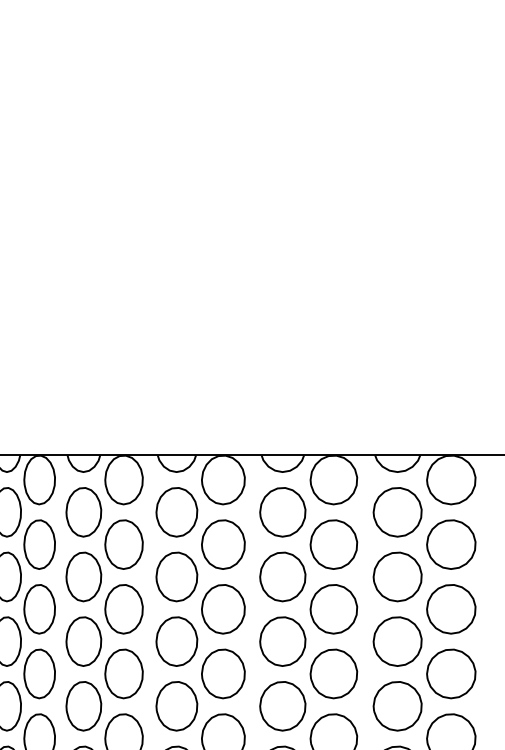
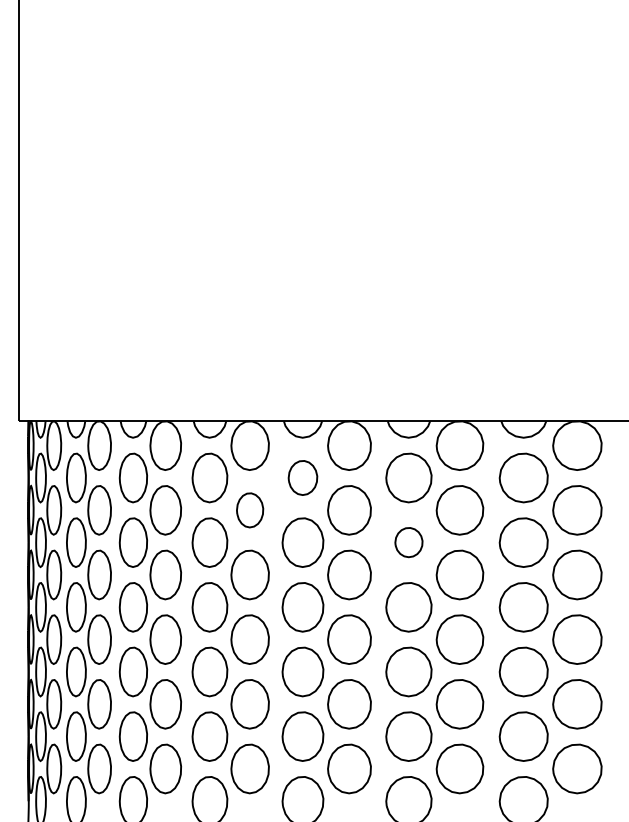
part: (176, 511) -> (302, 477), size x0.7
part: (123, 544) -> (249, 510), size x0.7
part: (282, 576) -> (408, 542), size x0.6

